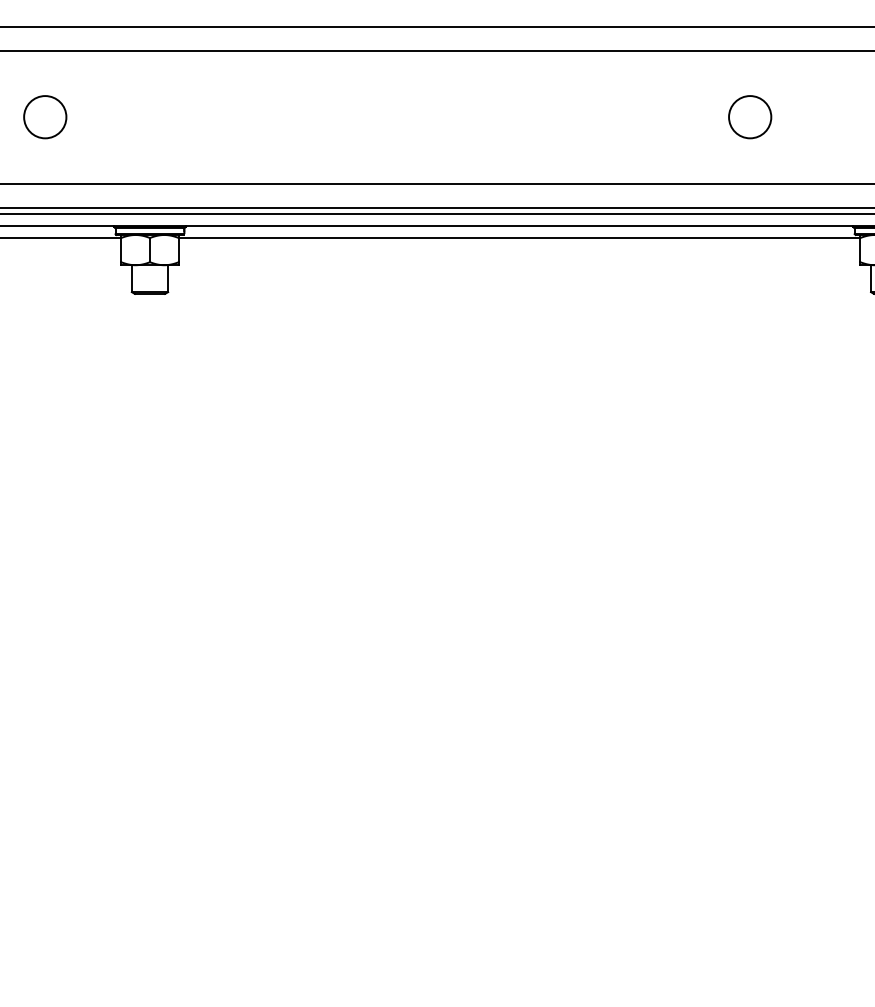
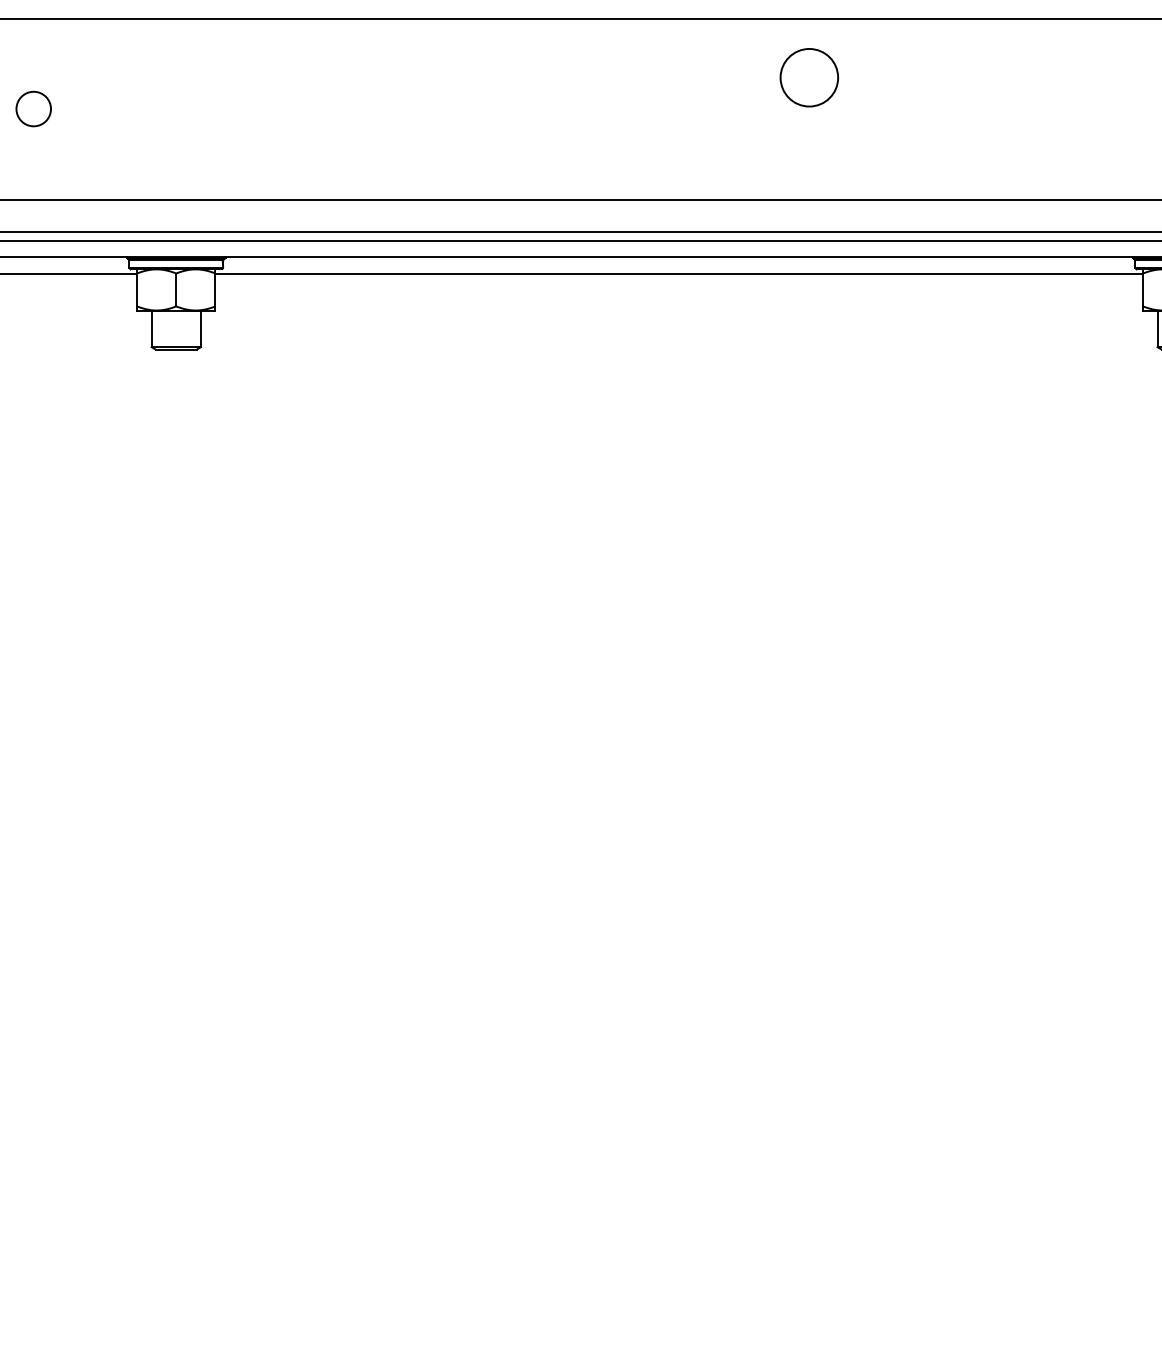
circle: (45, 117) -> (34, 109), size x0.6
circle: (750, 117) -> (809, 78), moved

